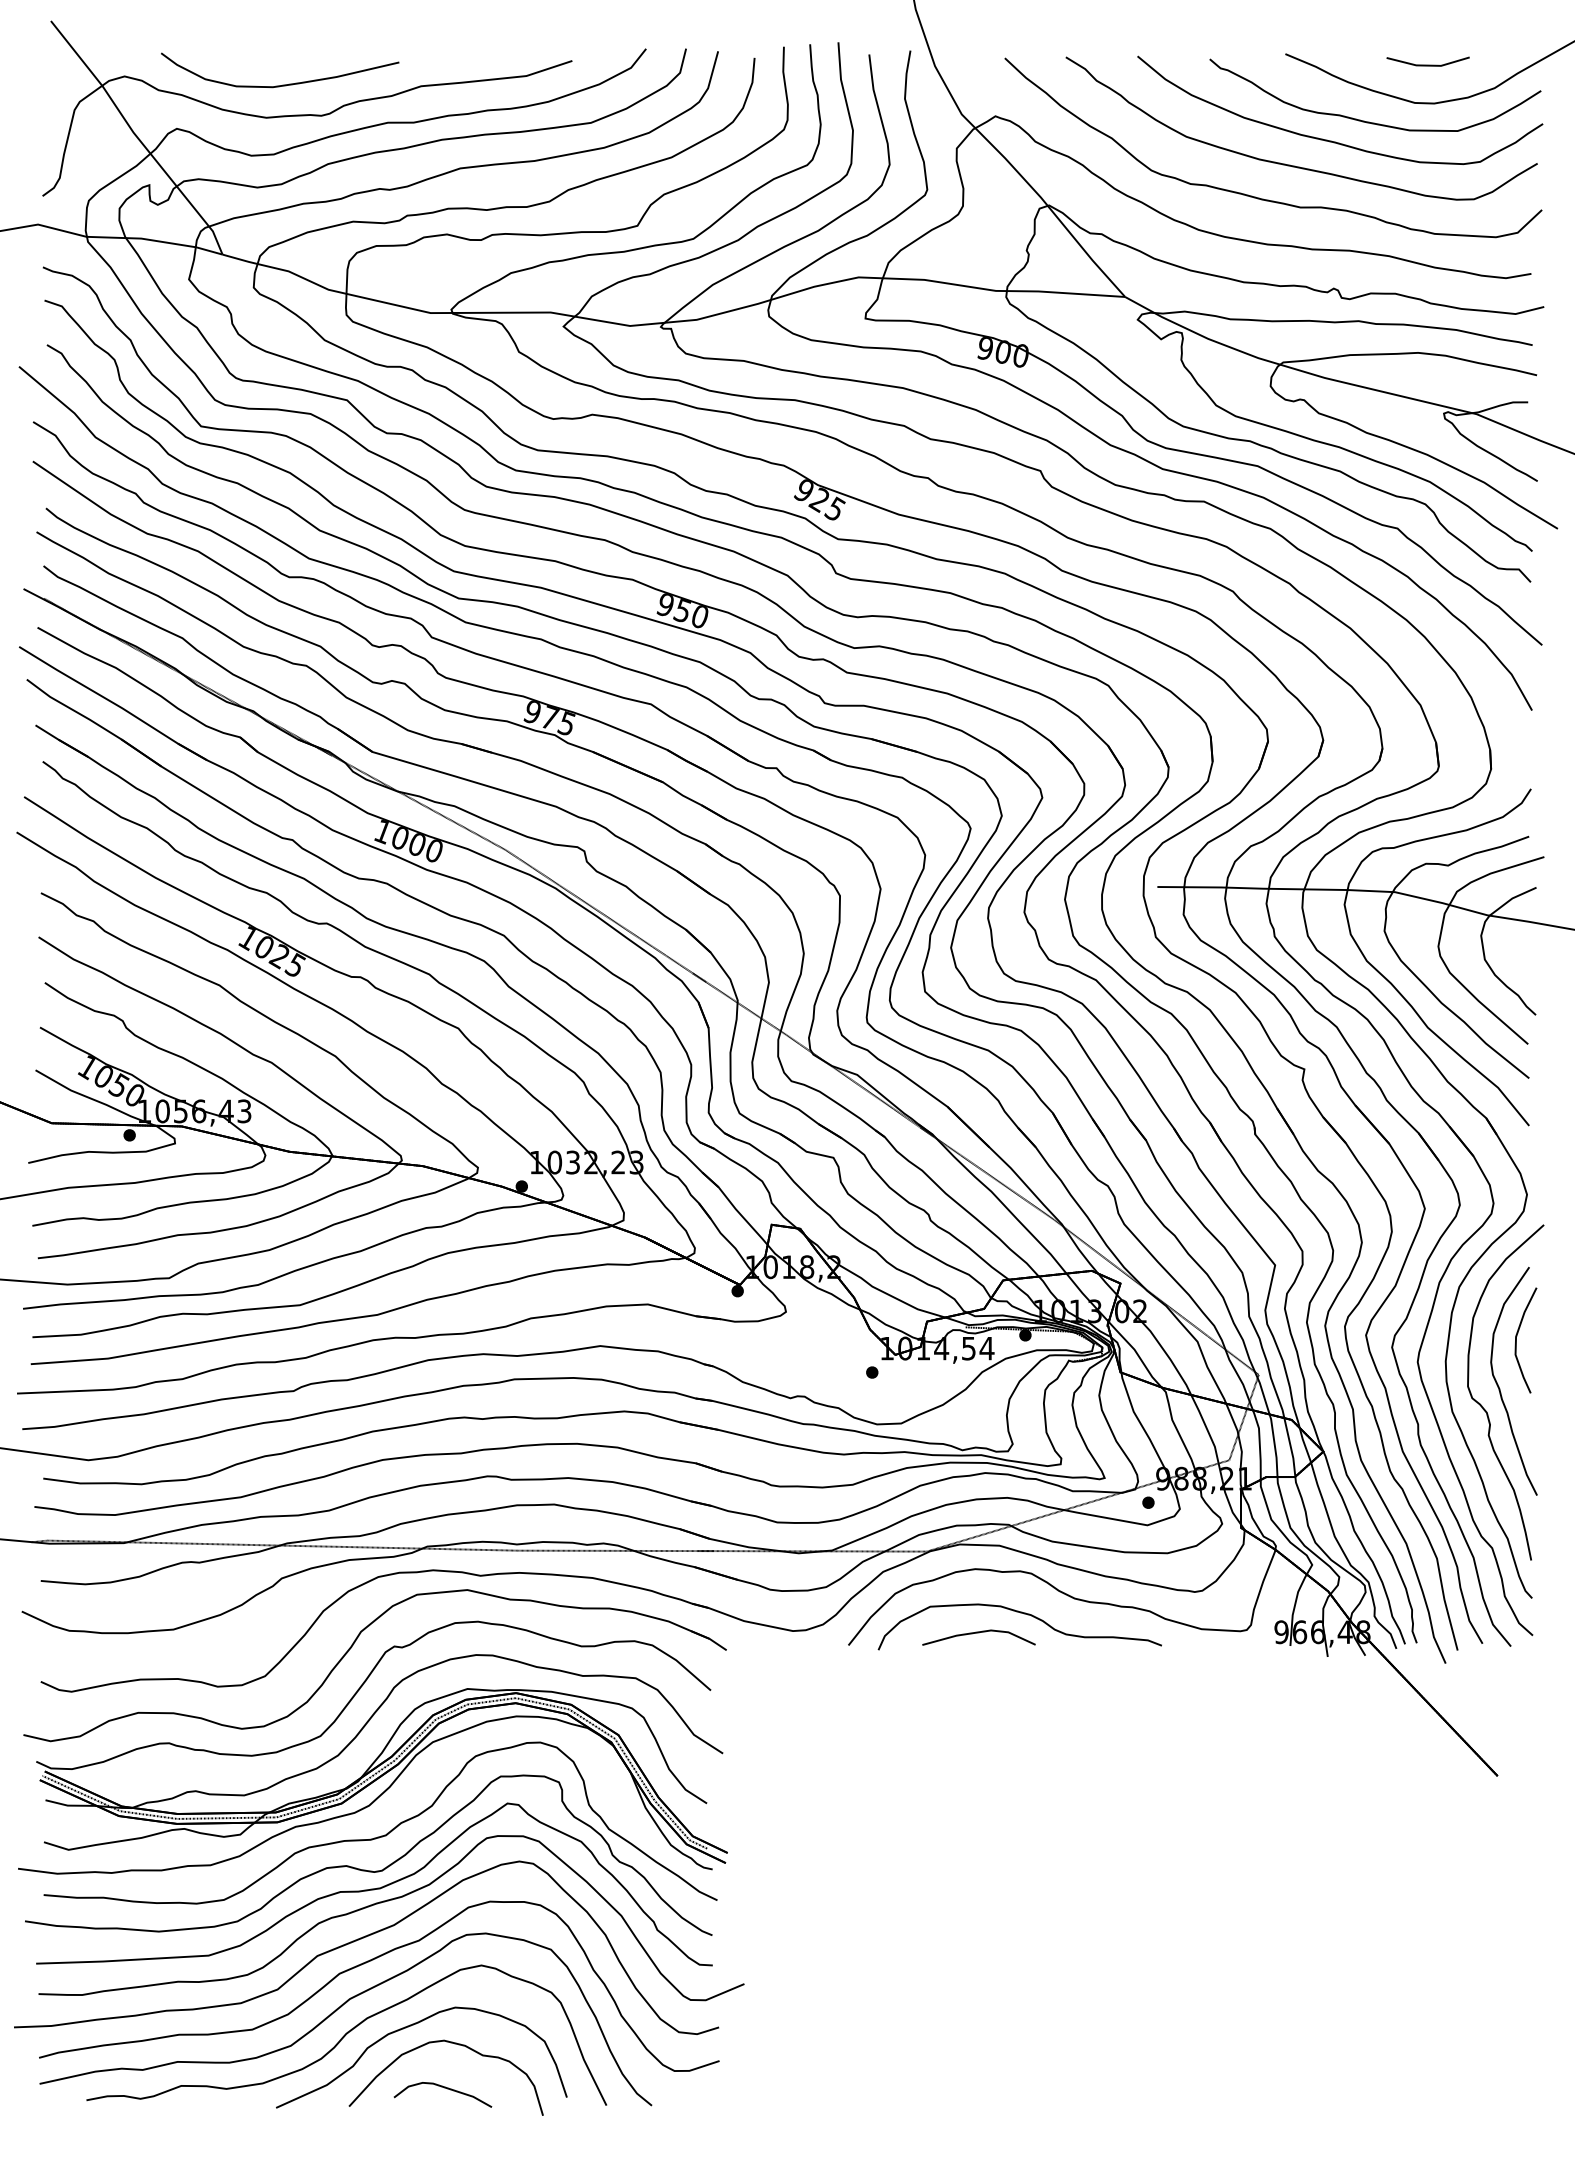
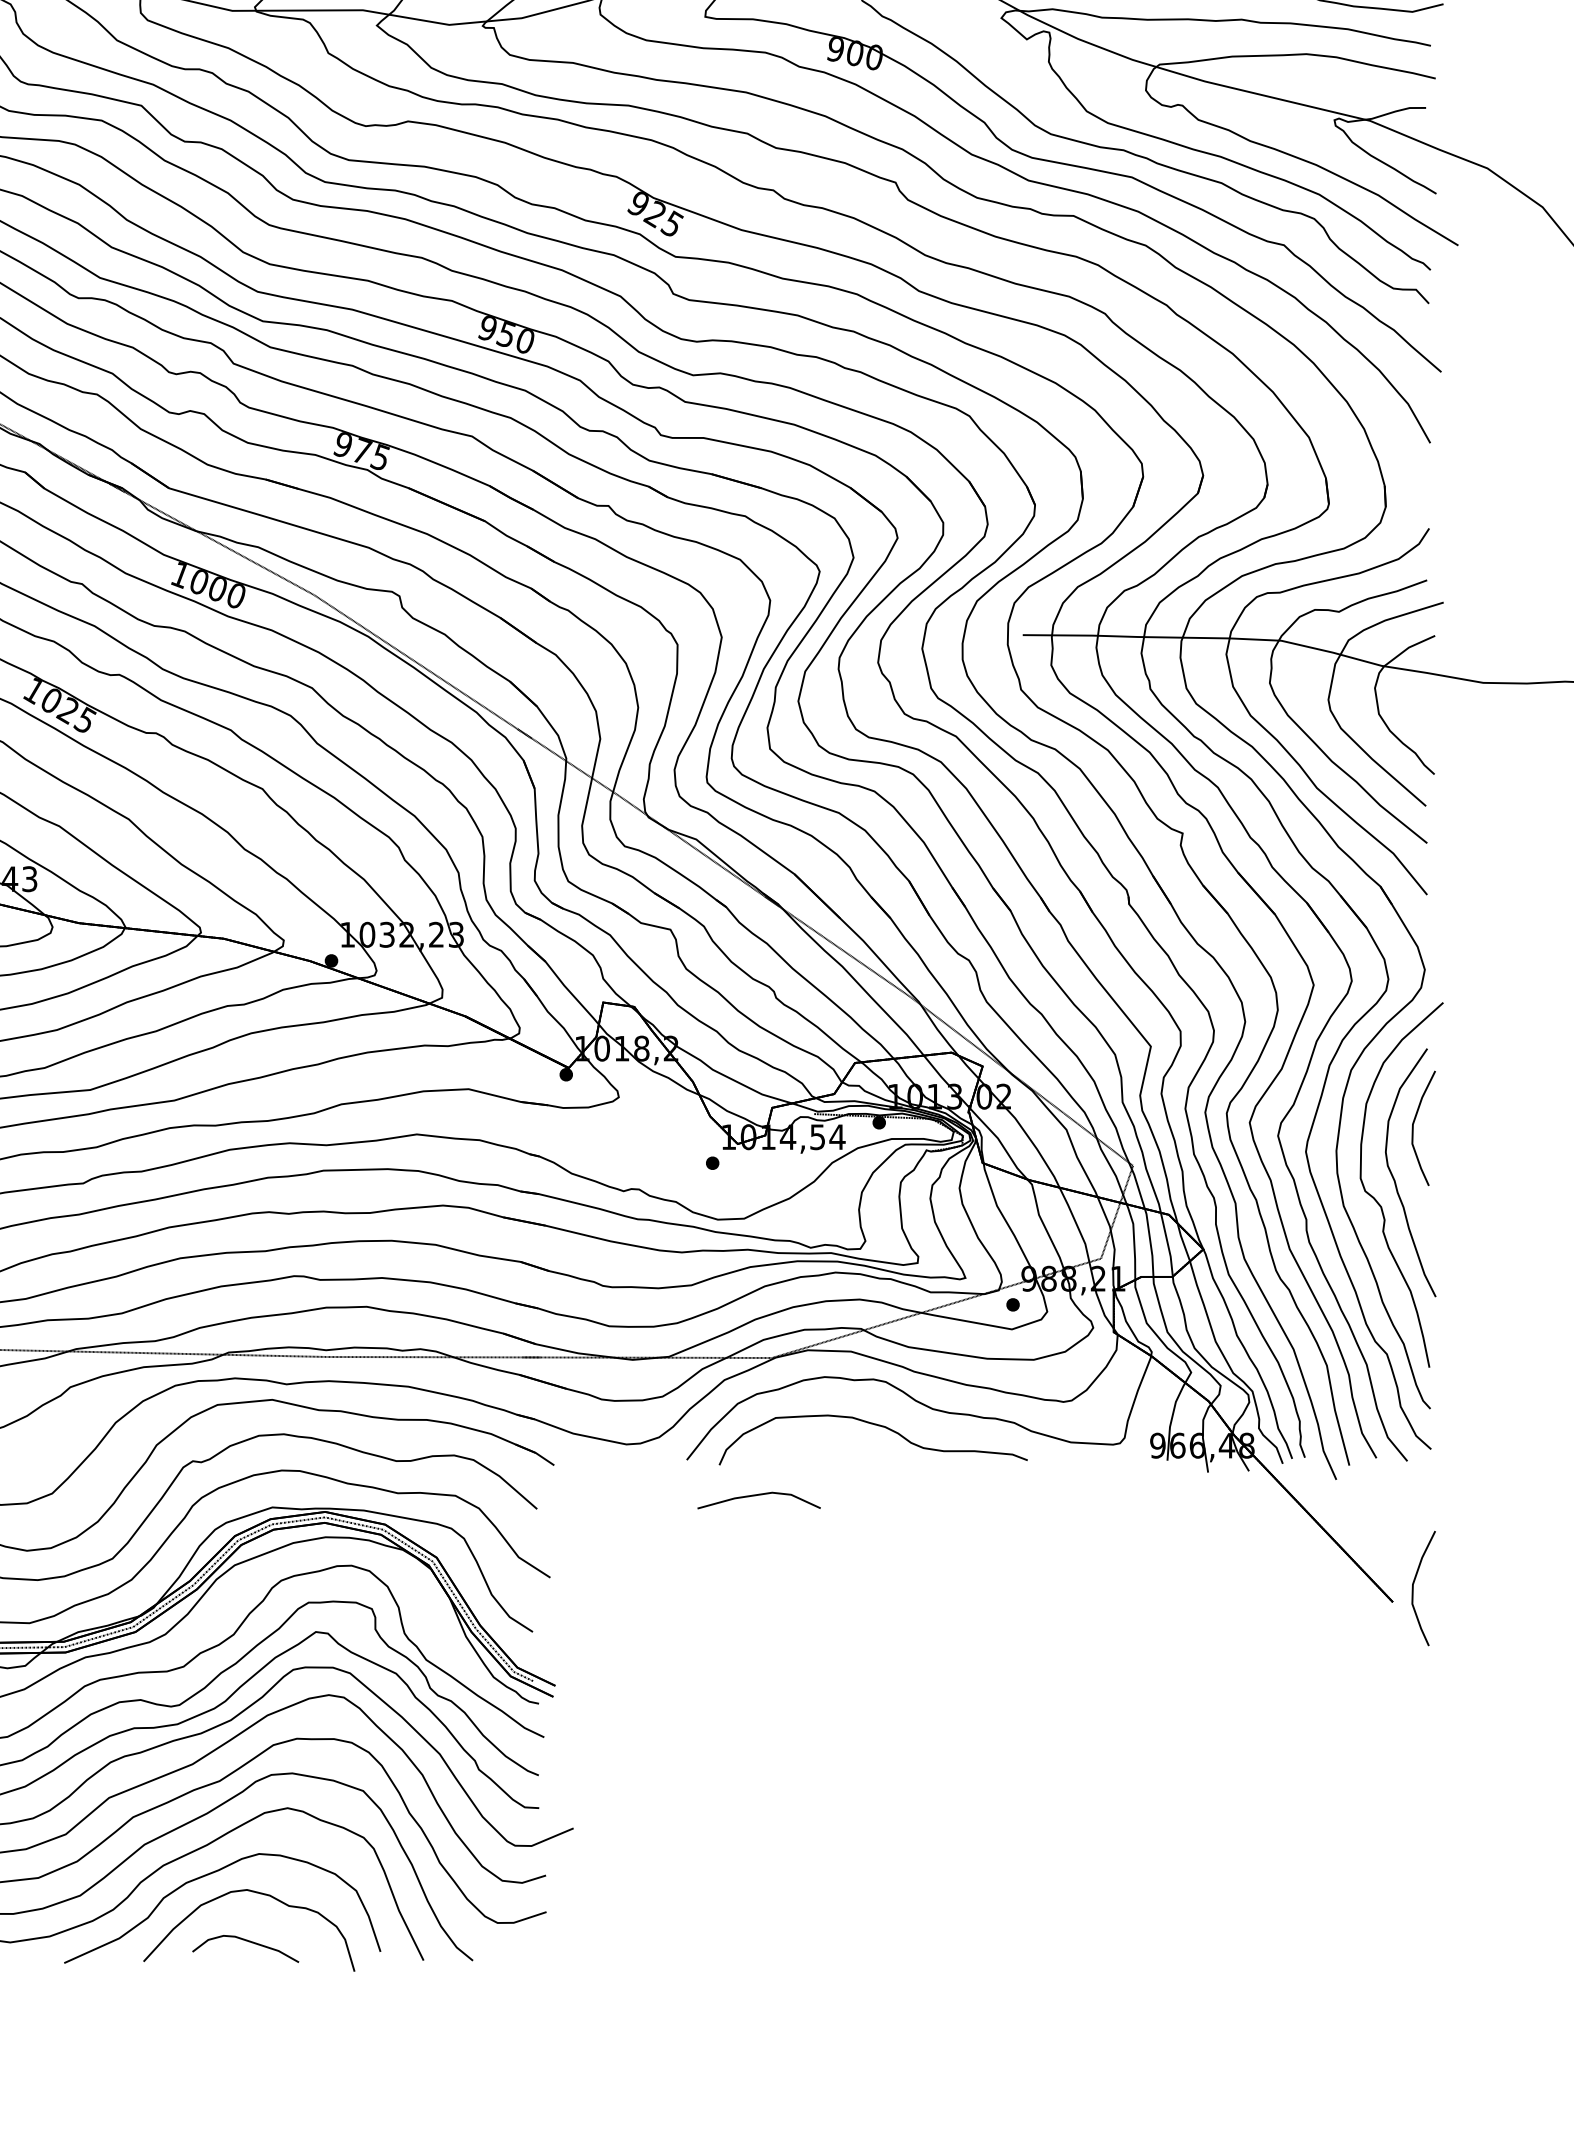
line: (978, 1633) -> (758, 1496), moved
part: (1517, 1759) -> (1414, 1584), added

